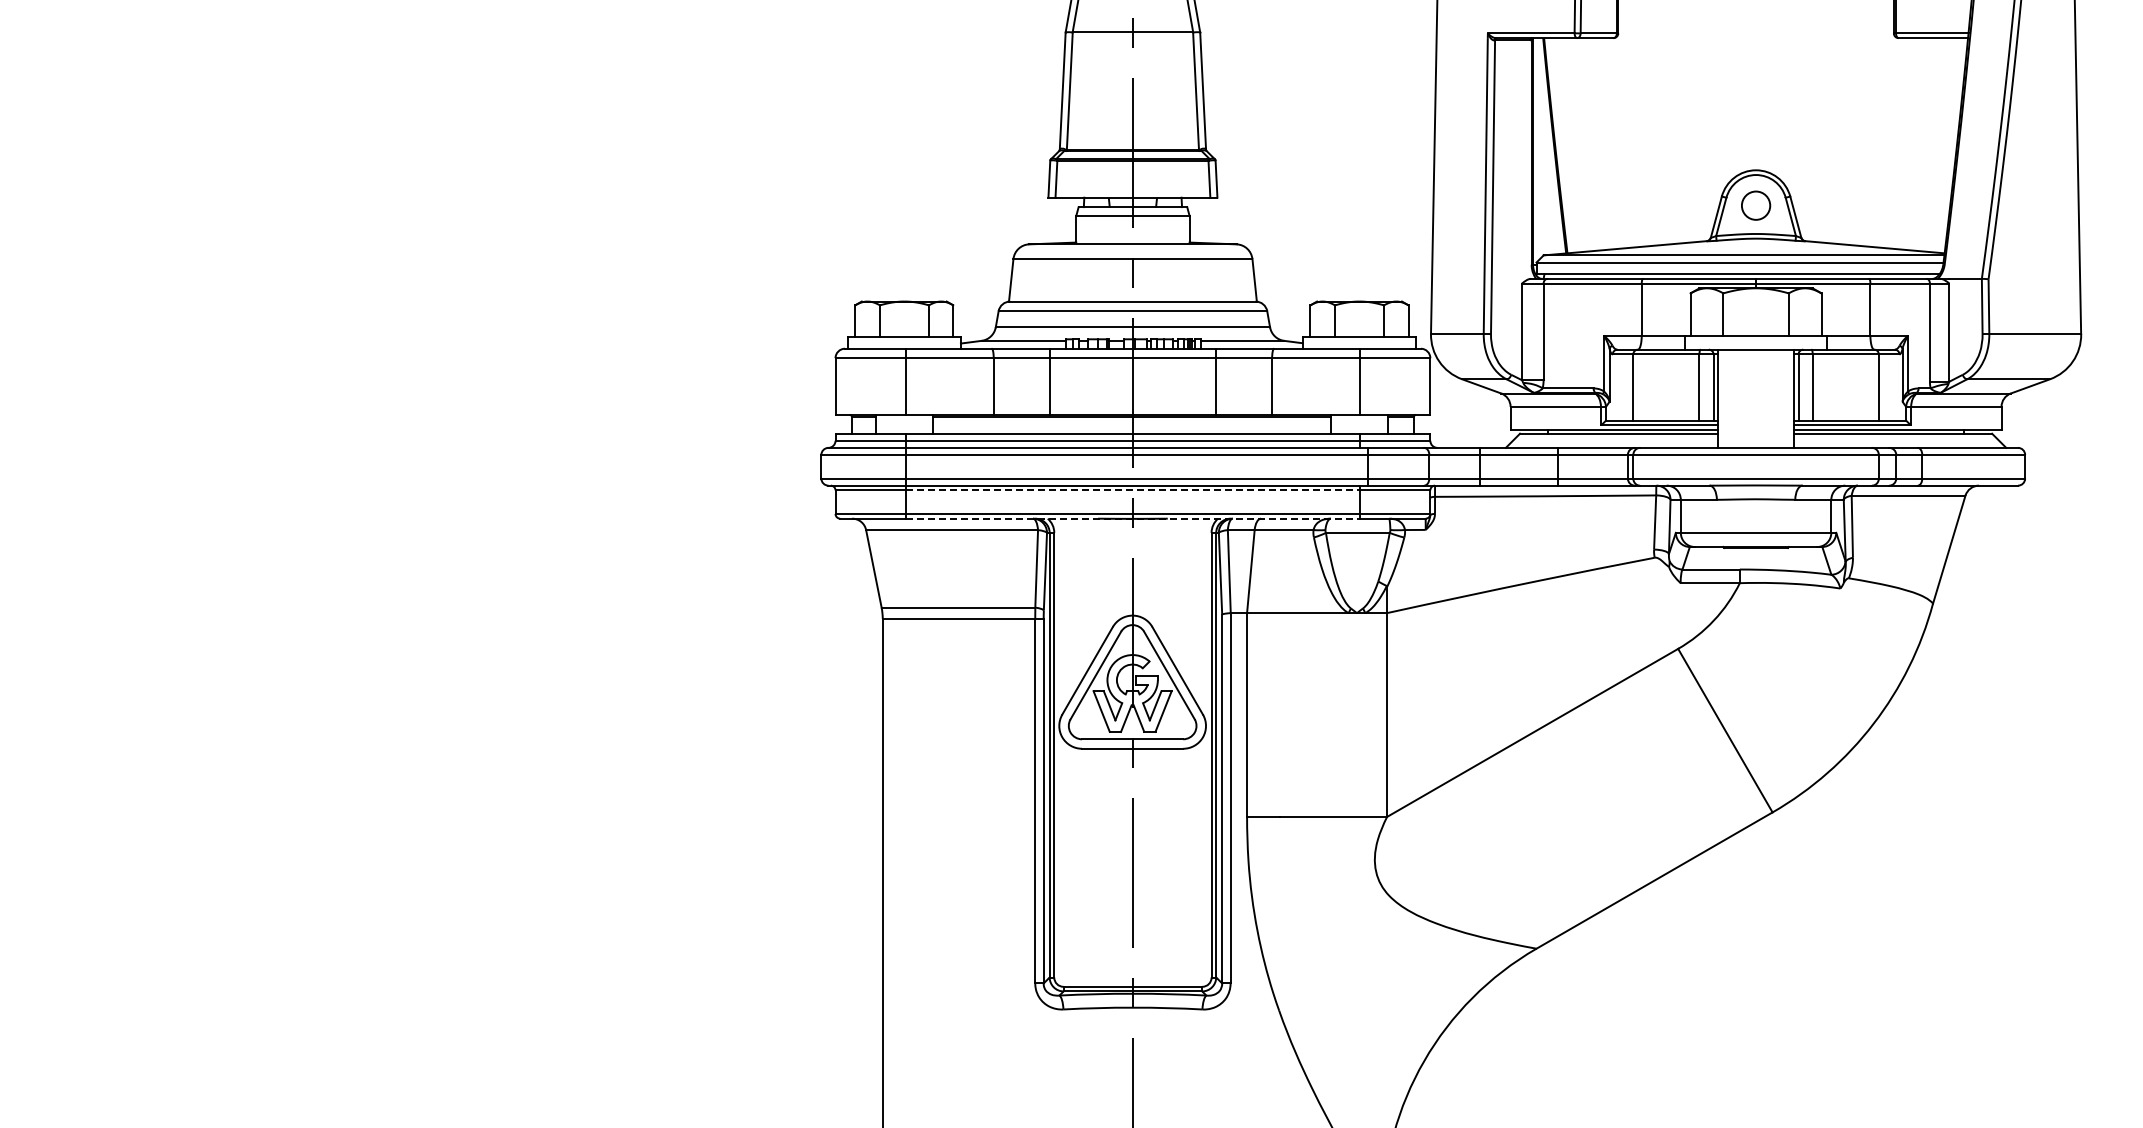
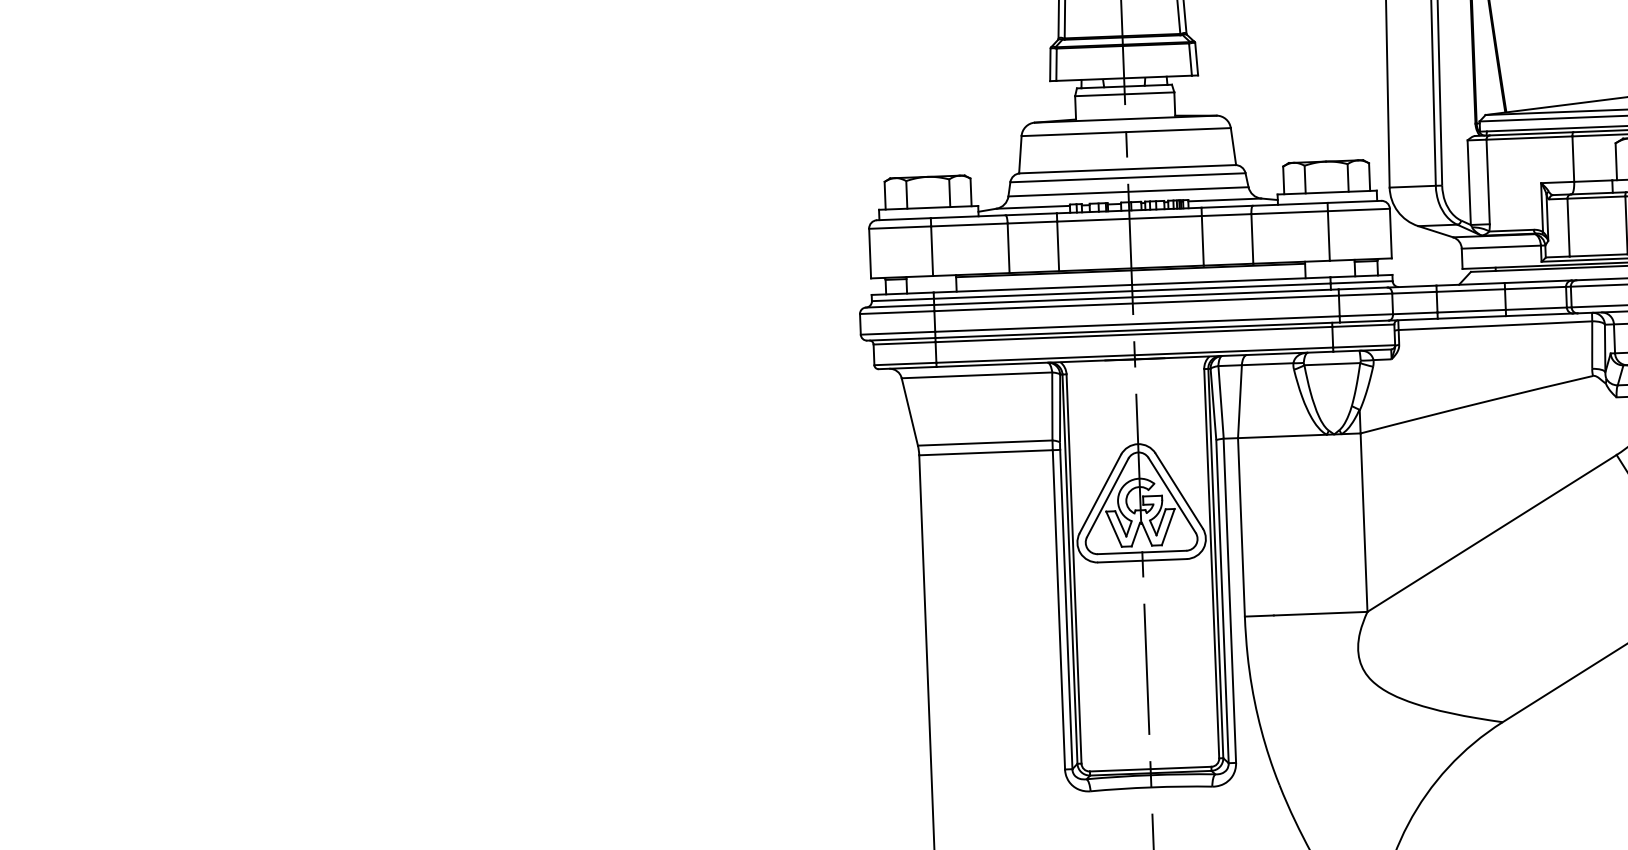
line: (1132, 490) -> (1133, 334), dashed -> solid
line: (1132, 518) -> (1134, 359), dashed -> solid

